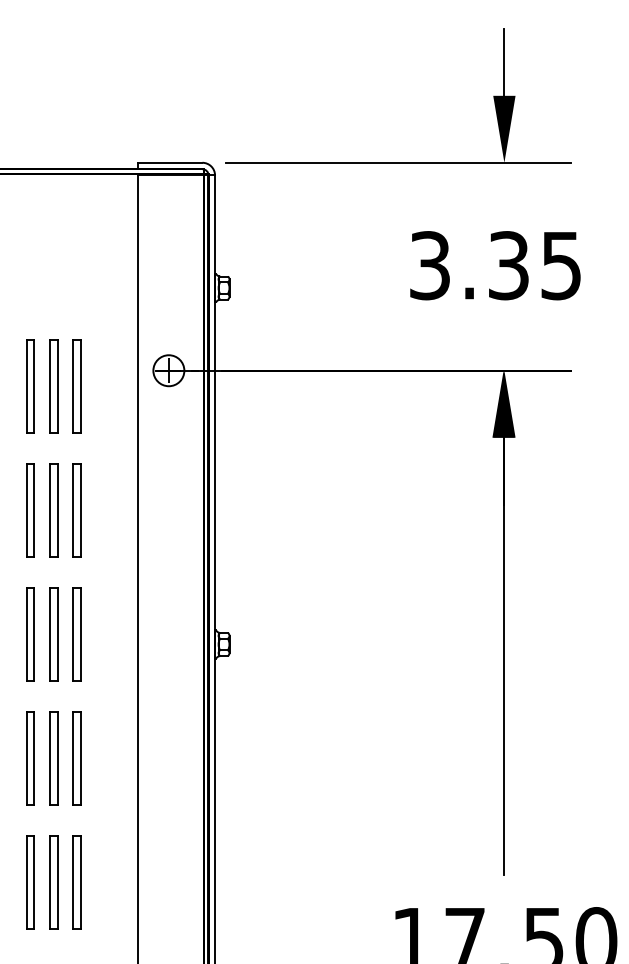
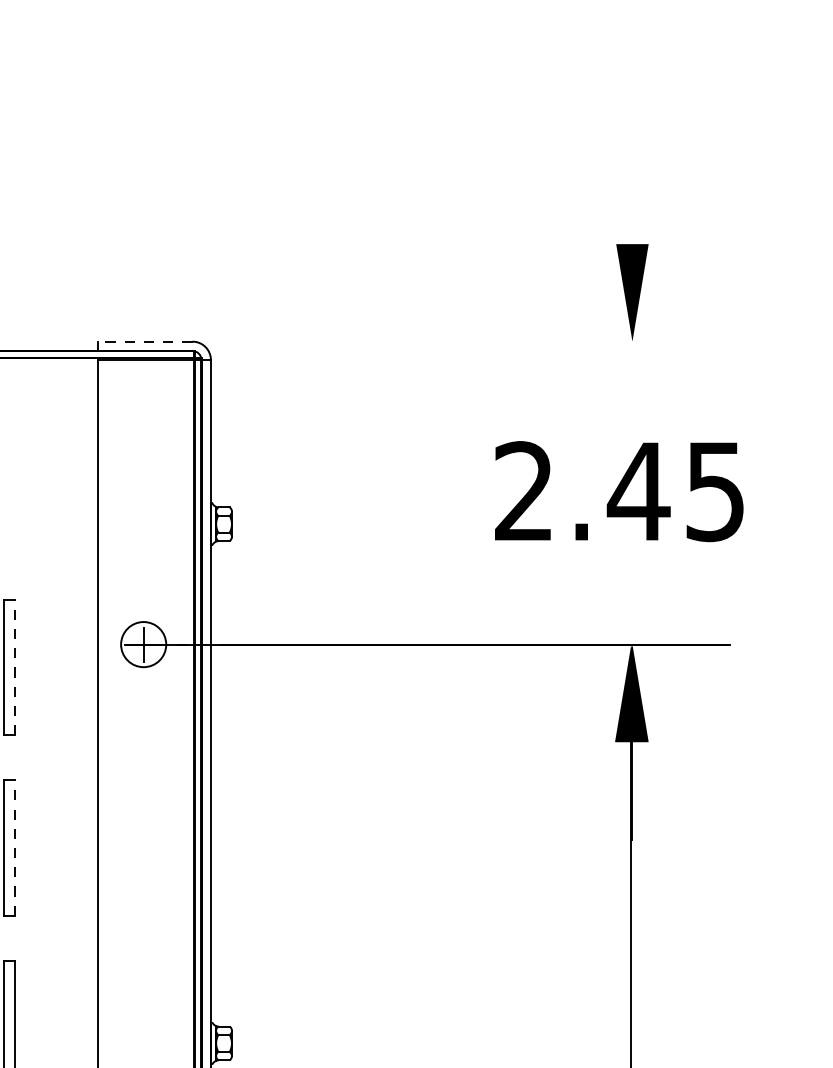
line: (504, 61) -> (632, 194), removed
line: (169, 162) -> (144, 341), solid -> dashed
line: (398, 162) -> (478, 341), removed
text: (470, 265) -> (583, 491), 3.35 -> 2.45
line: (80, 385) -> (14, 666), solid -> dashed
line: (80, 509) -> (14, 846), solid -> dashed

